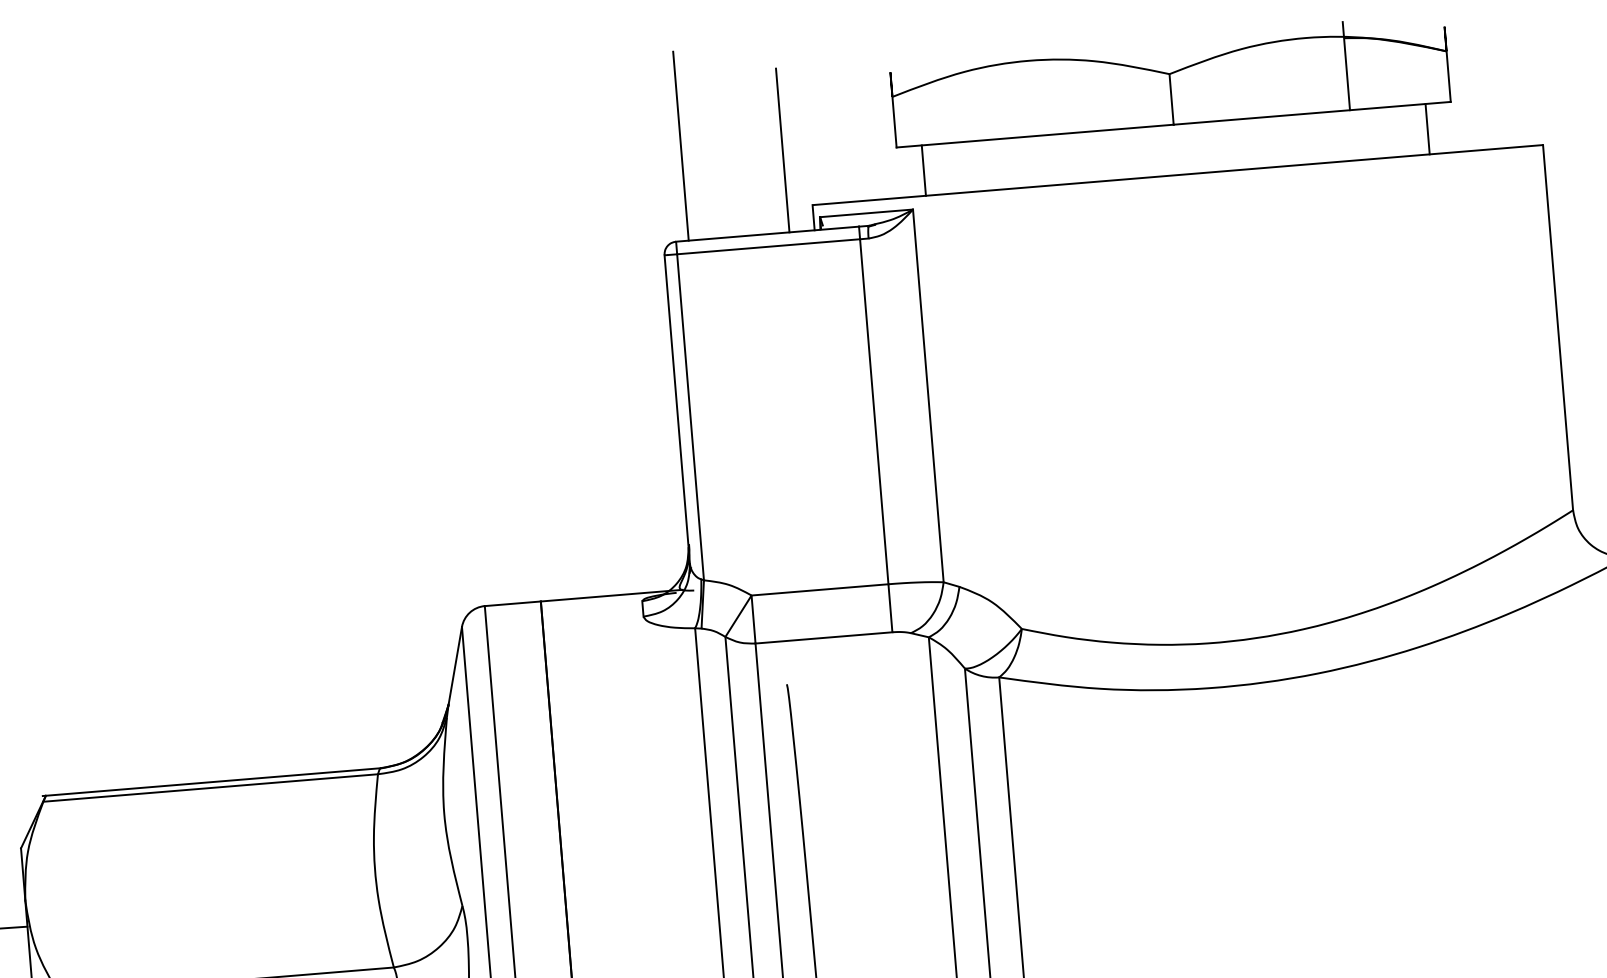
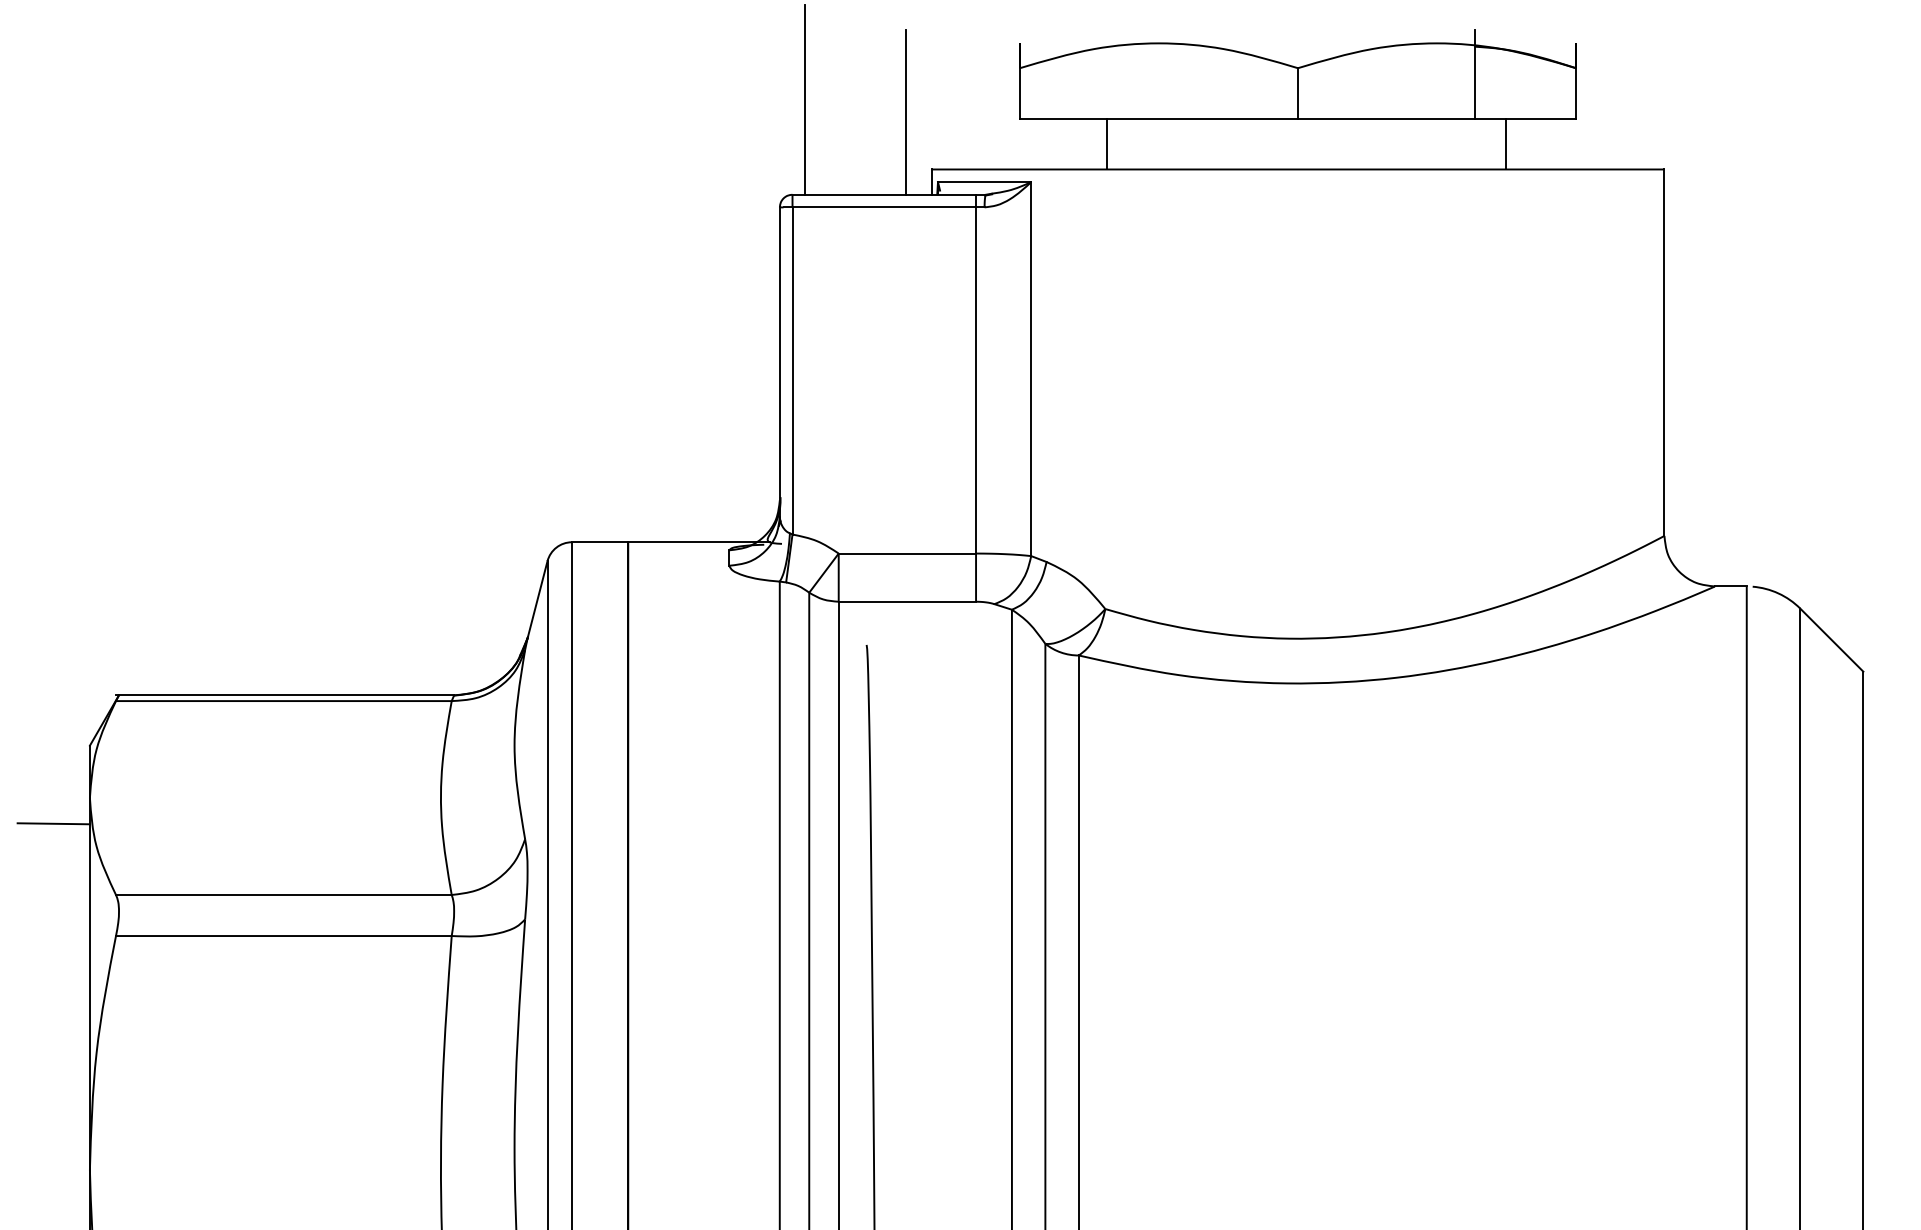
line: (1427, 128) -> (1505, 143), moved
line: (924, 169) -> (1107, 143), moved

